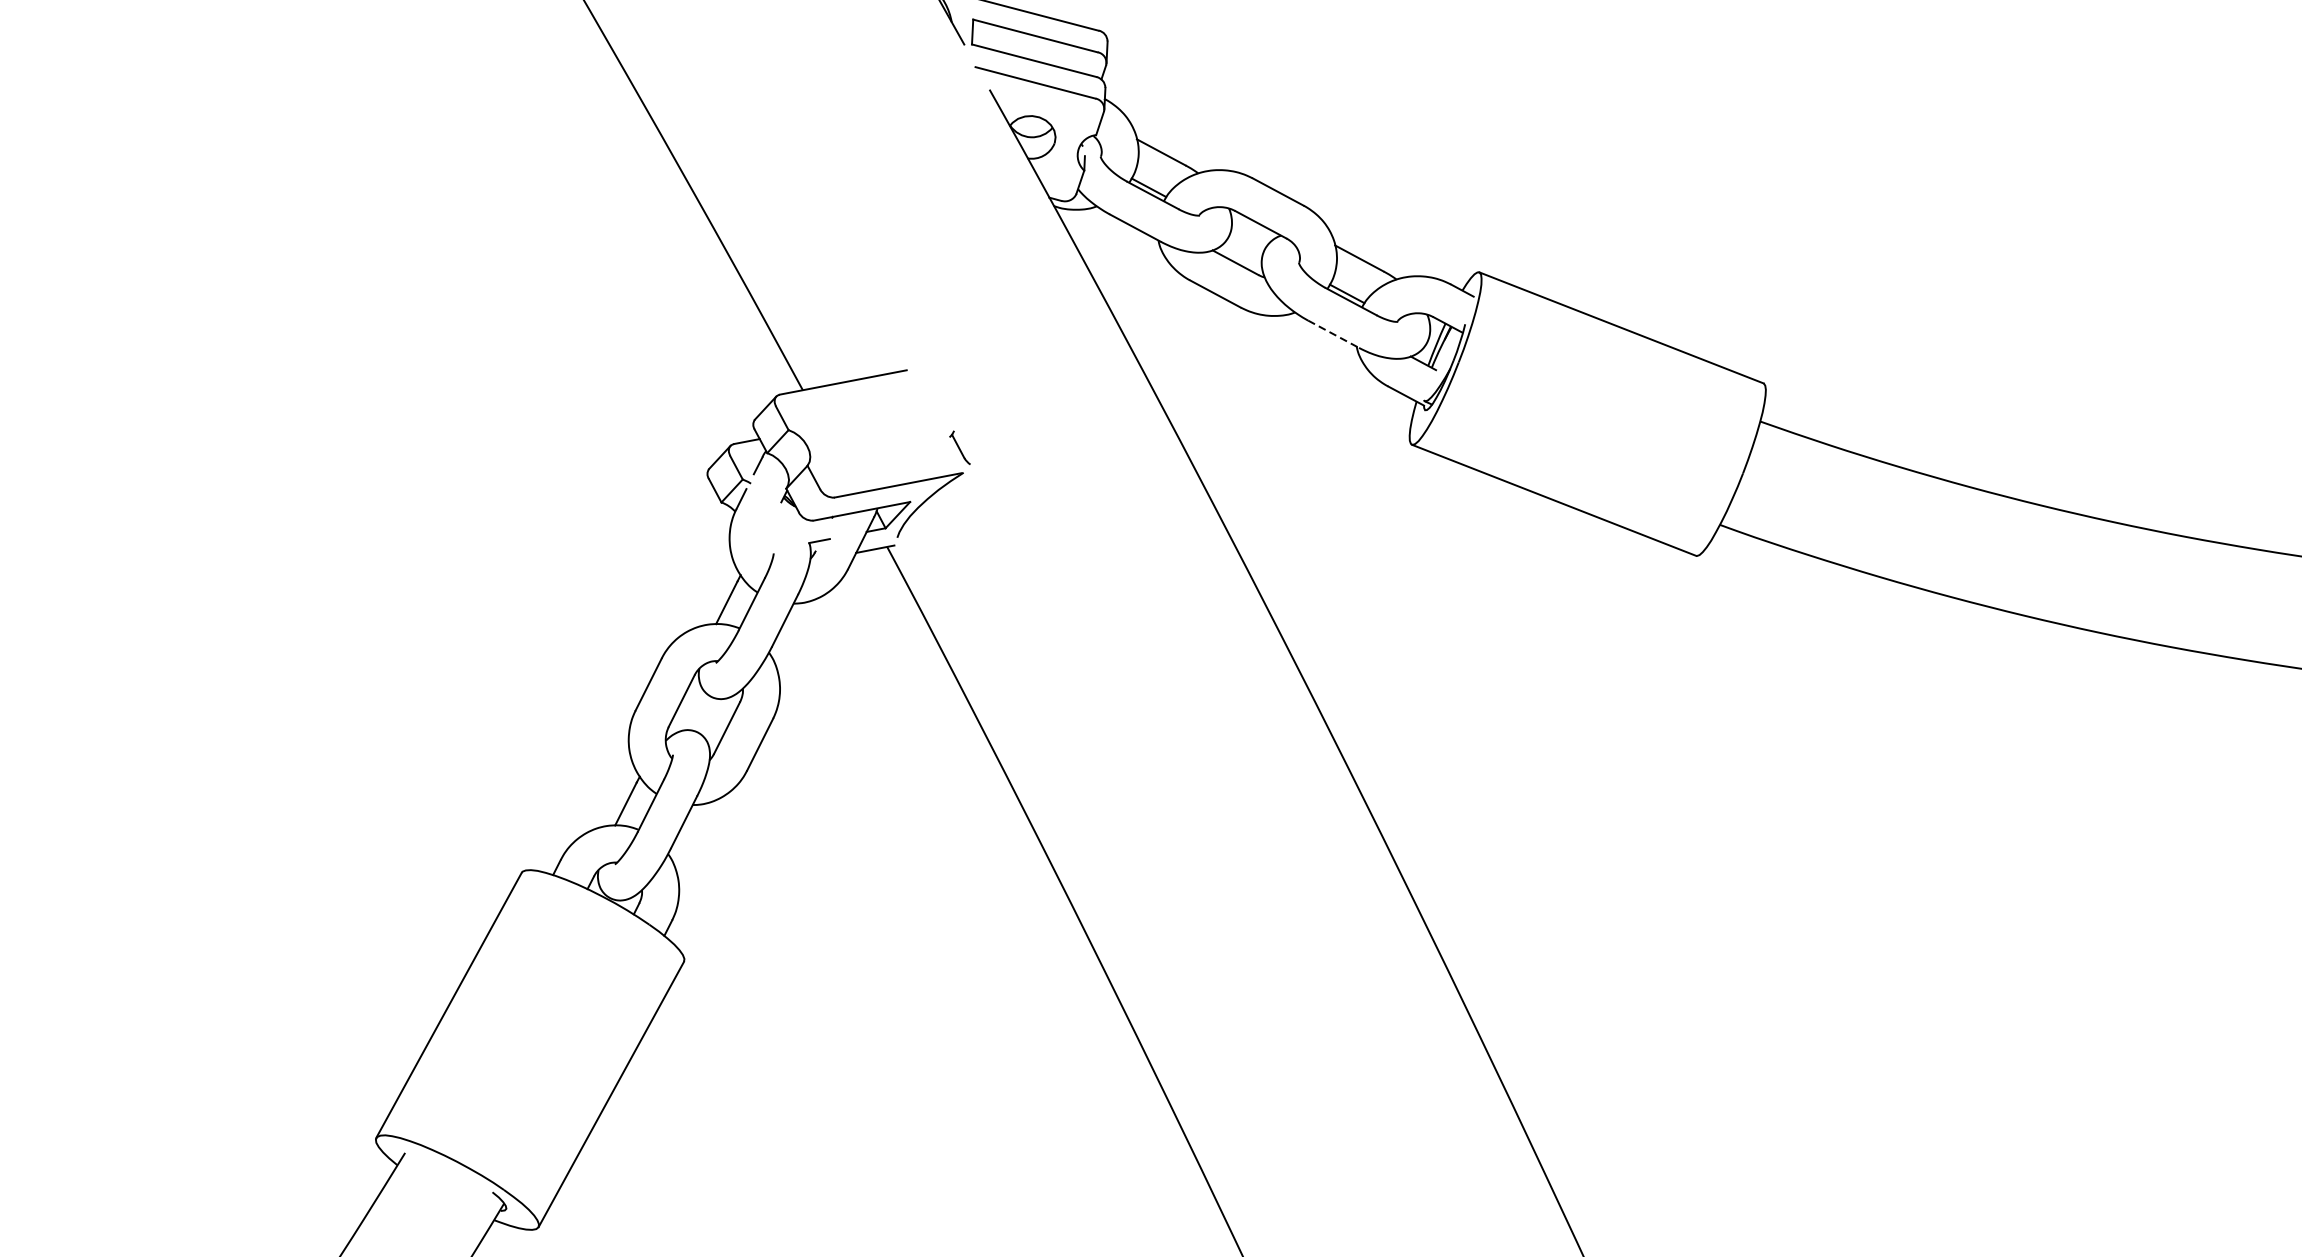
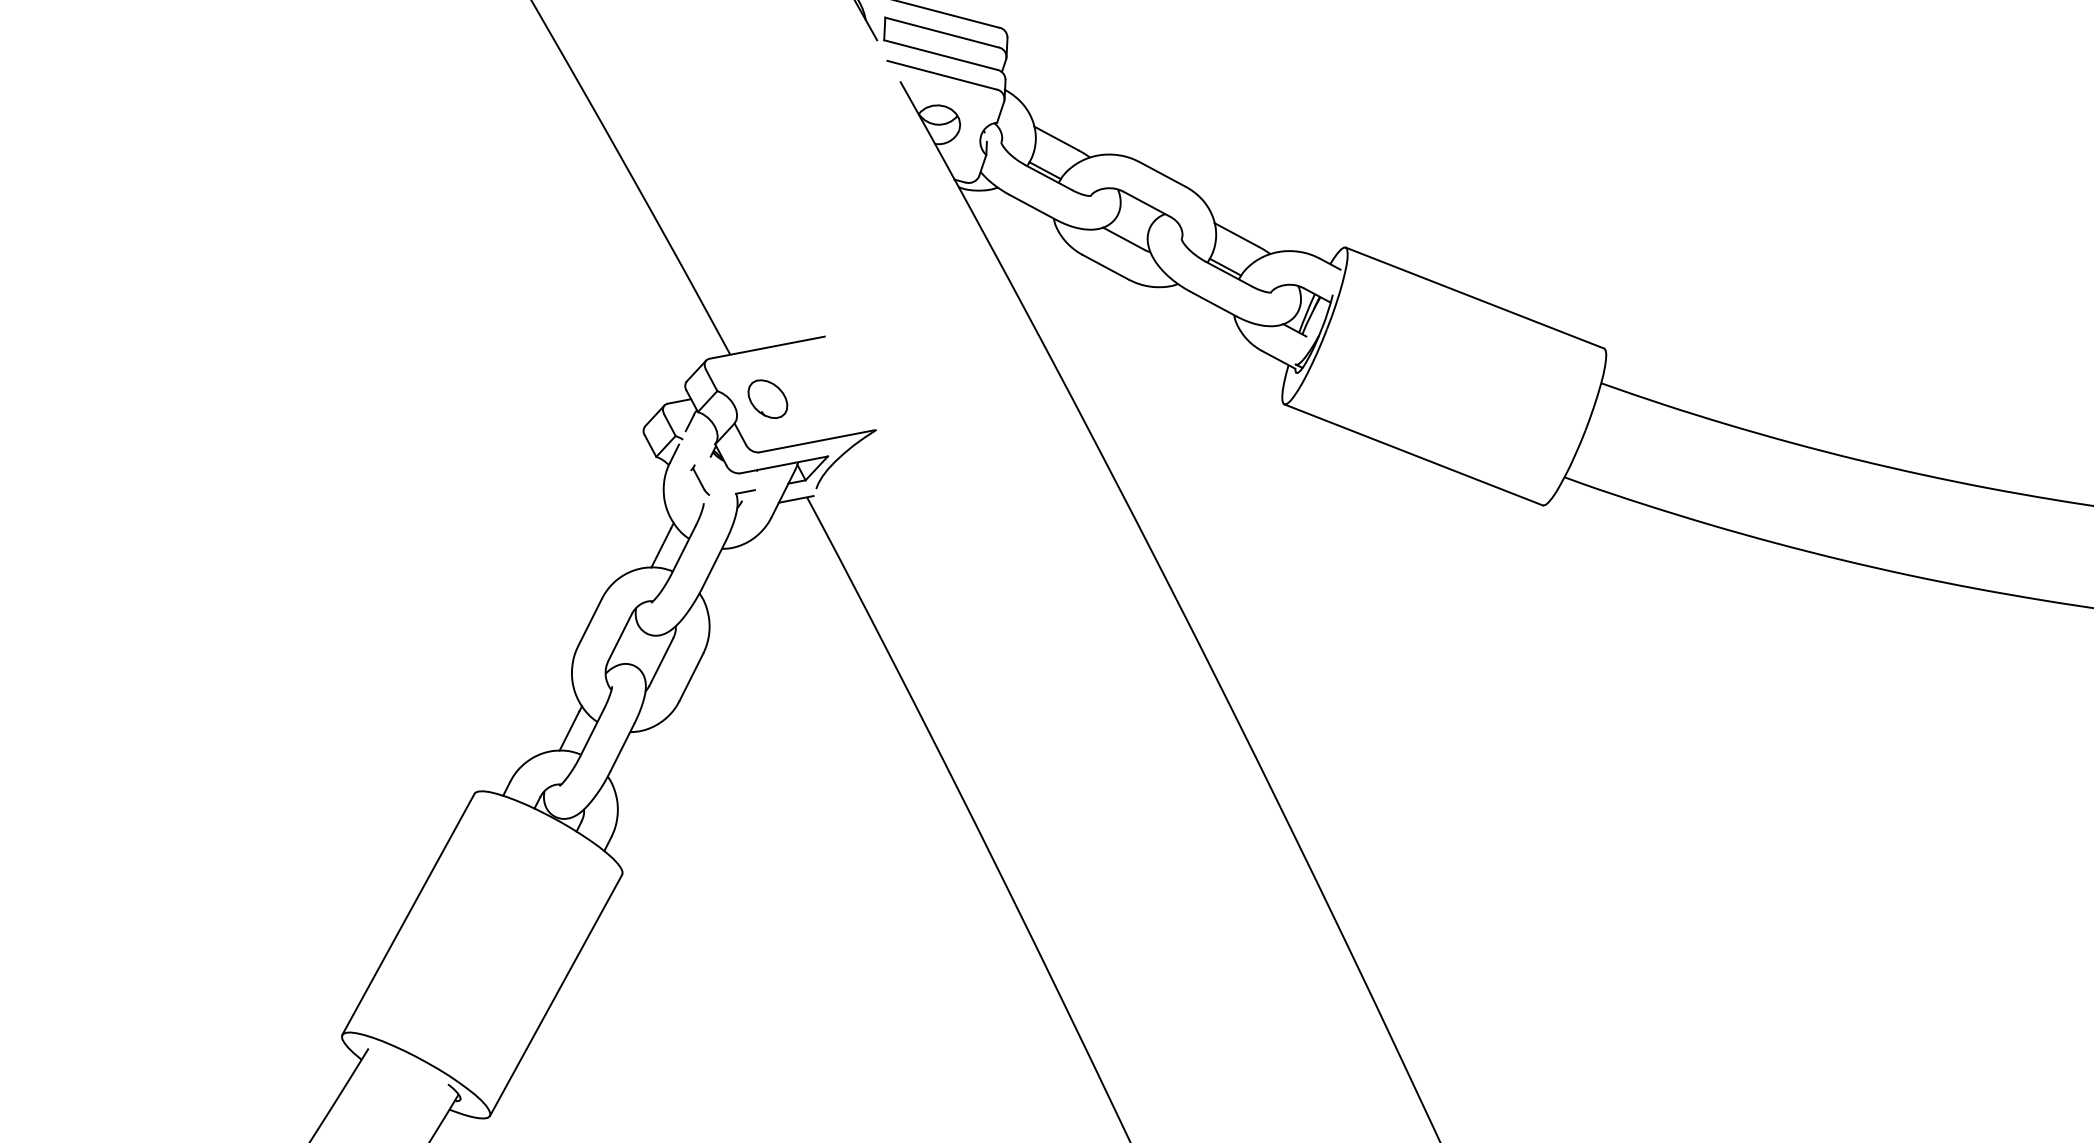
line: (1334, 334) -> (1213, 304), dashed -> solid
part: (843, 438) -> (767, 398), added
part: (960, 447) -> (700, 479), moved

